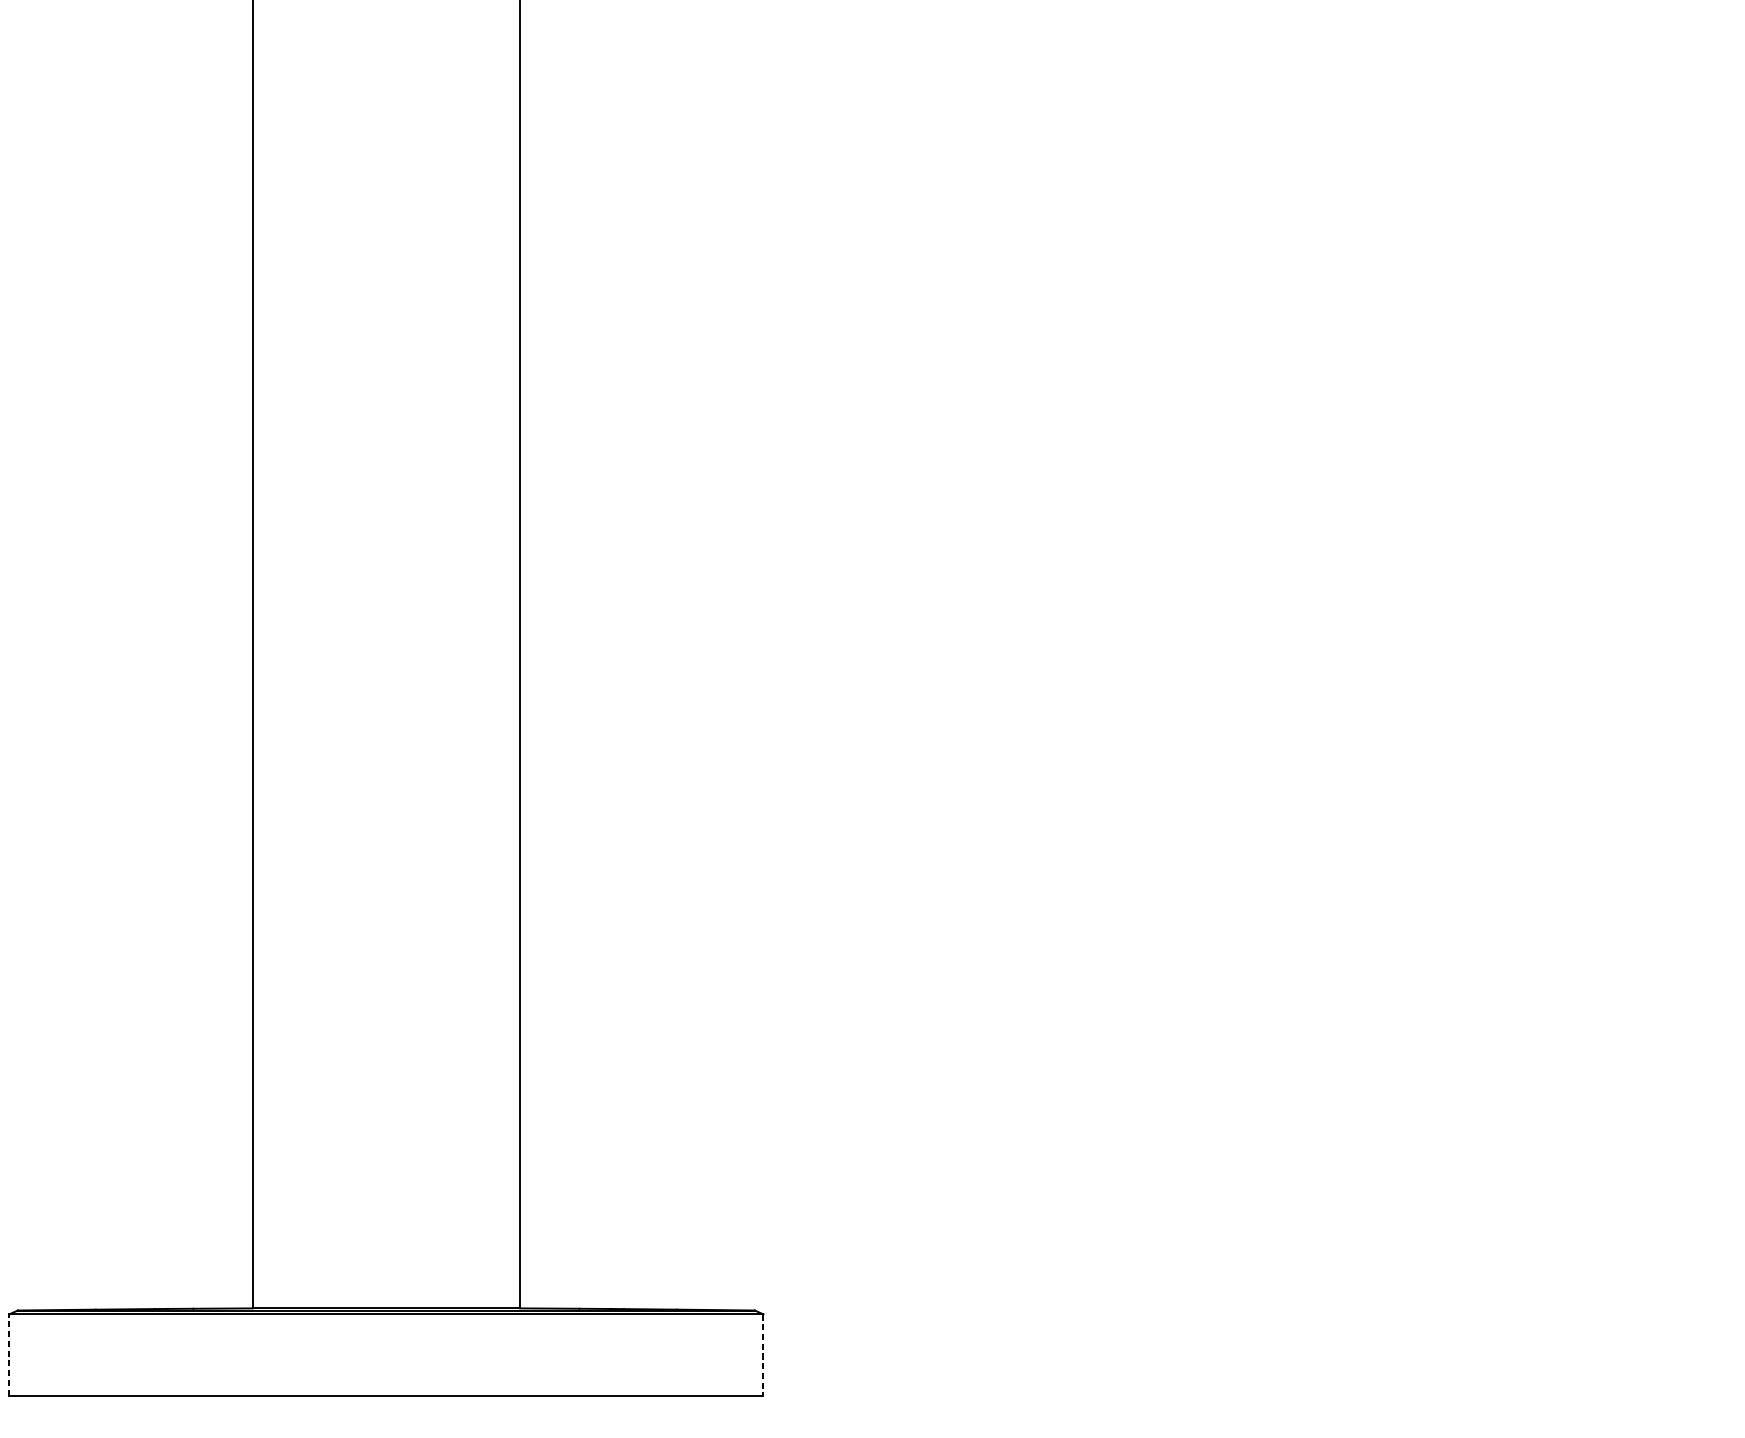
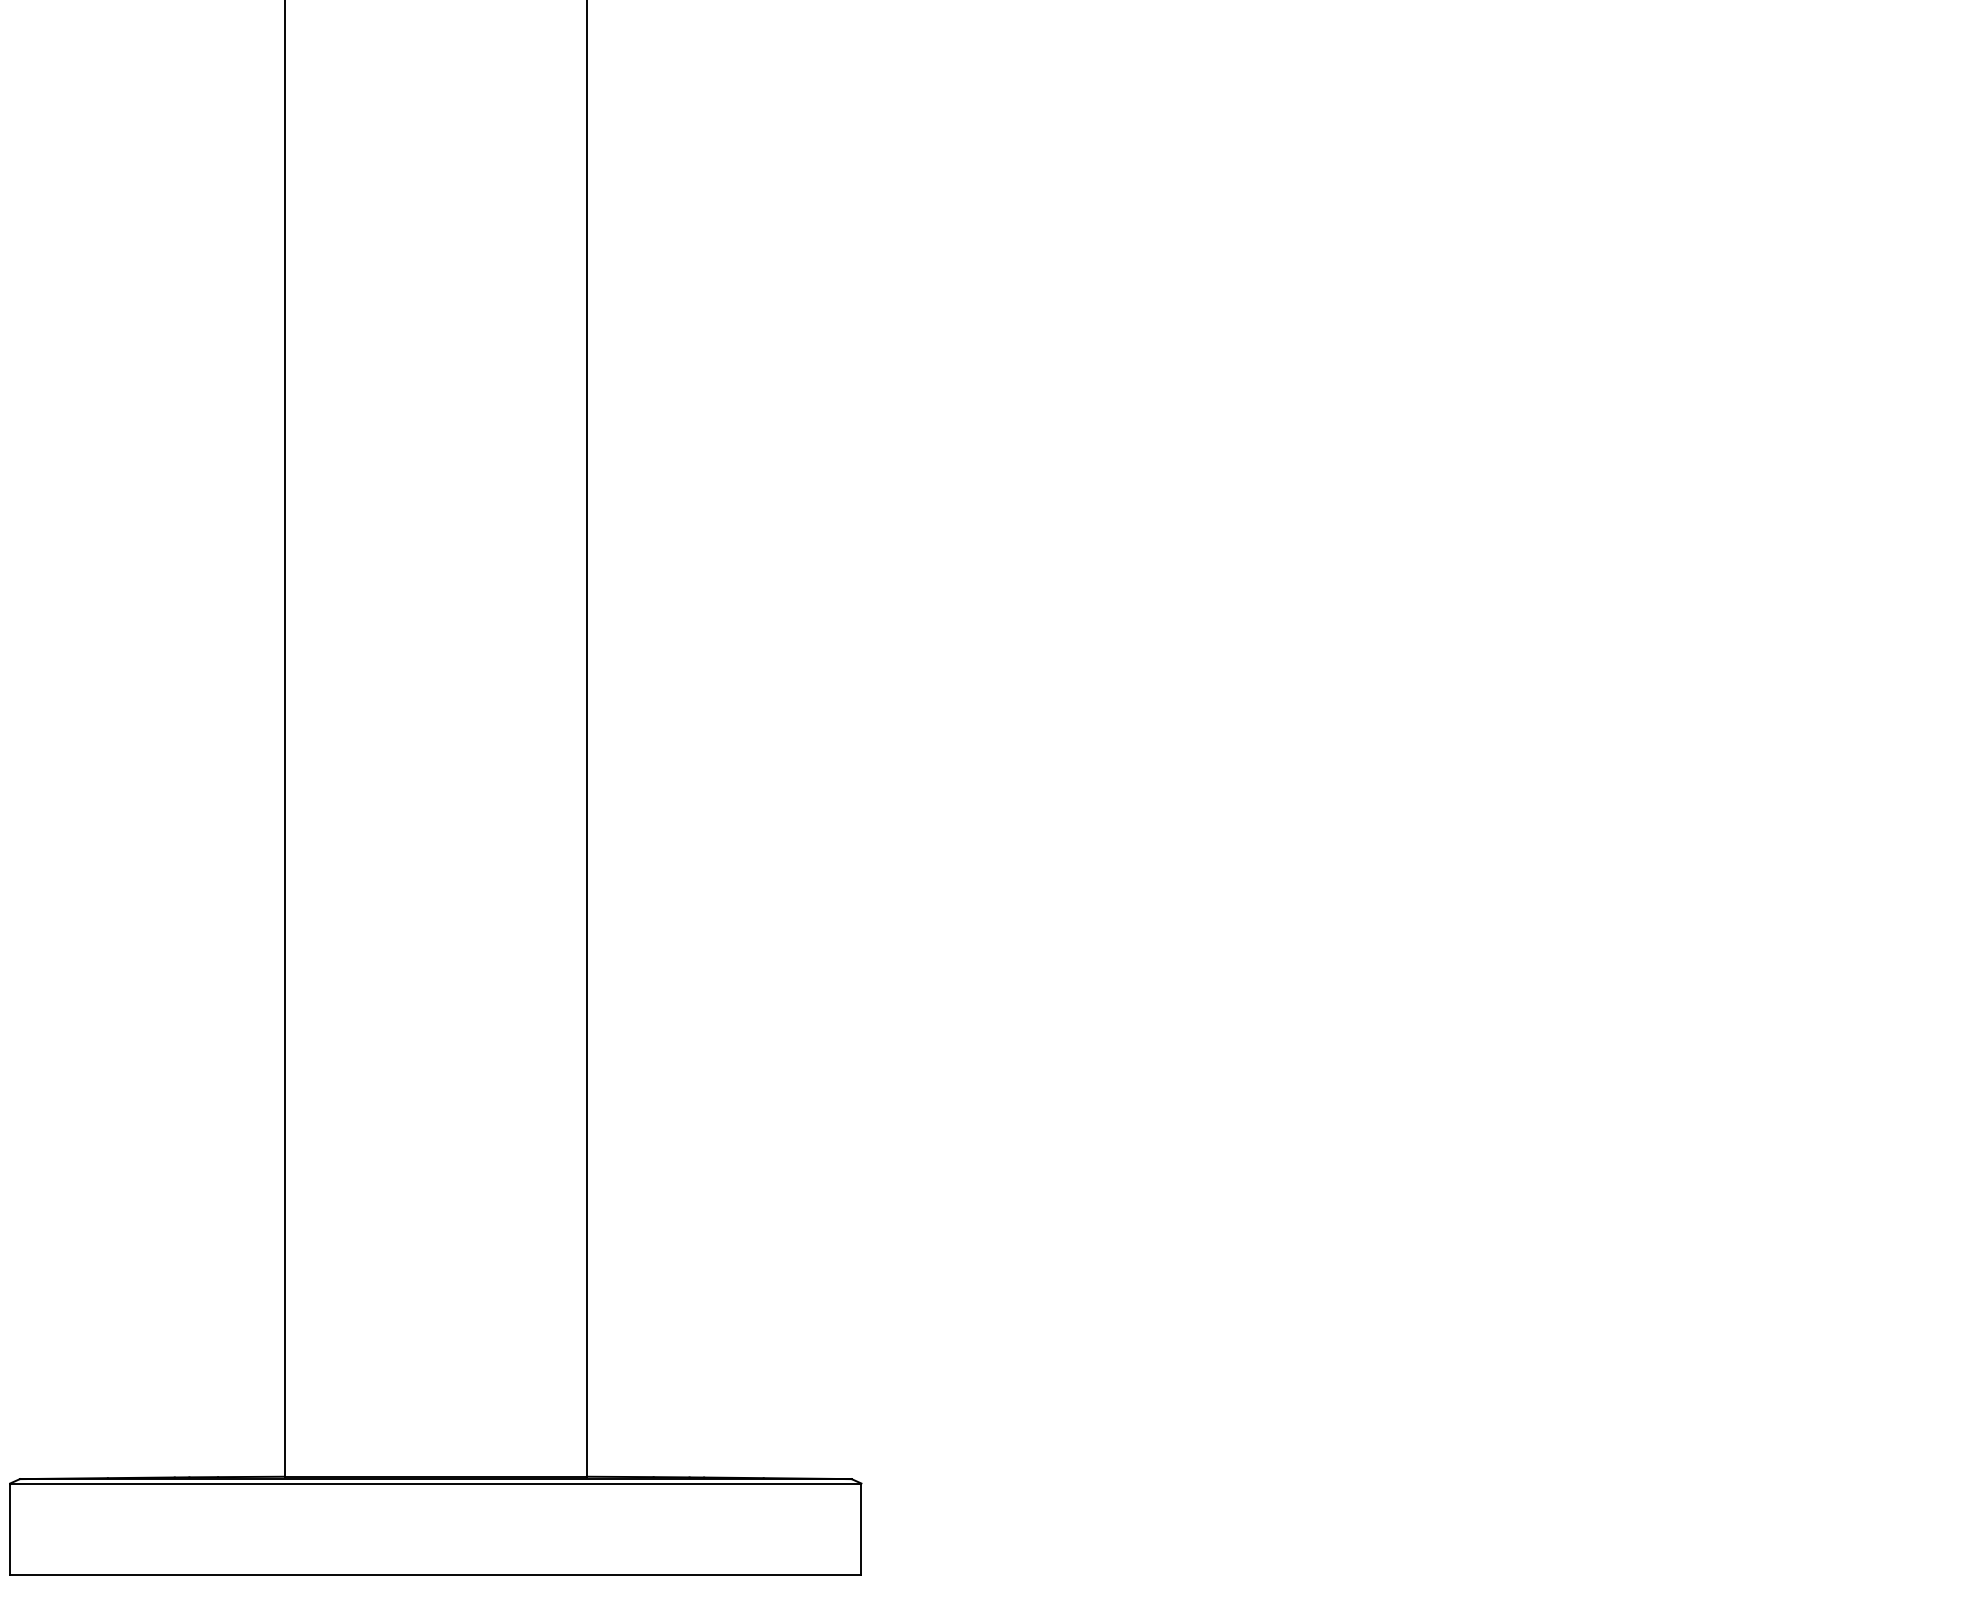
line: (9, 1355) -> (10, 1529), dashed -> solid
line: (763, 1355) -> (861, 1529), dashed -> solid

